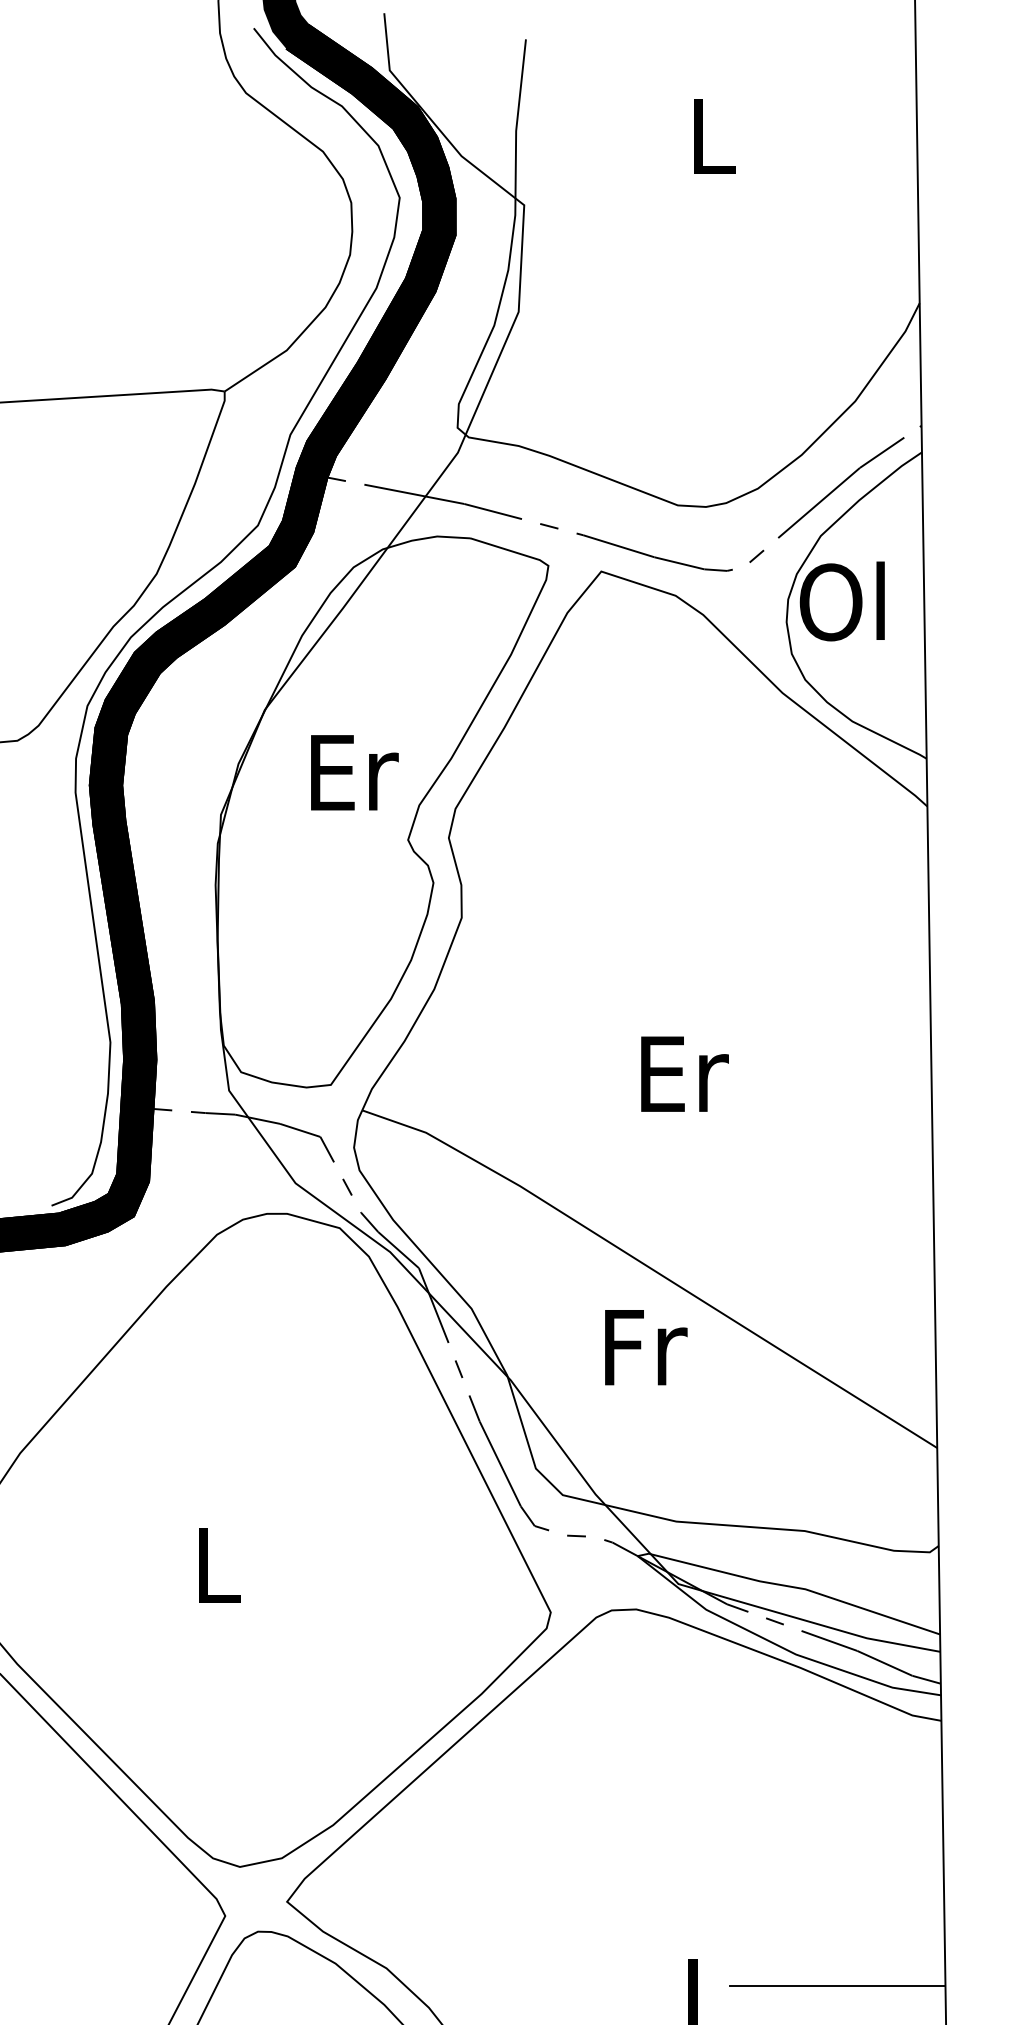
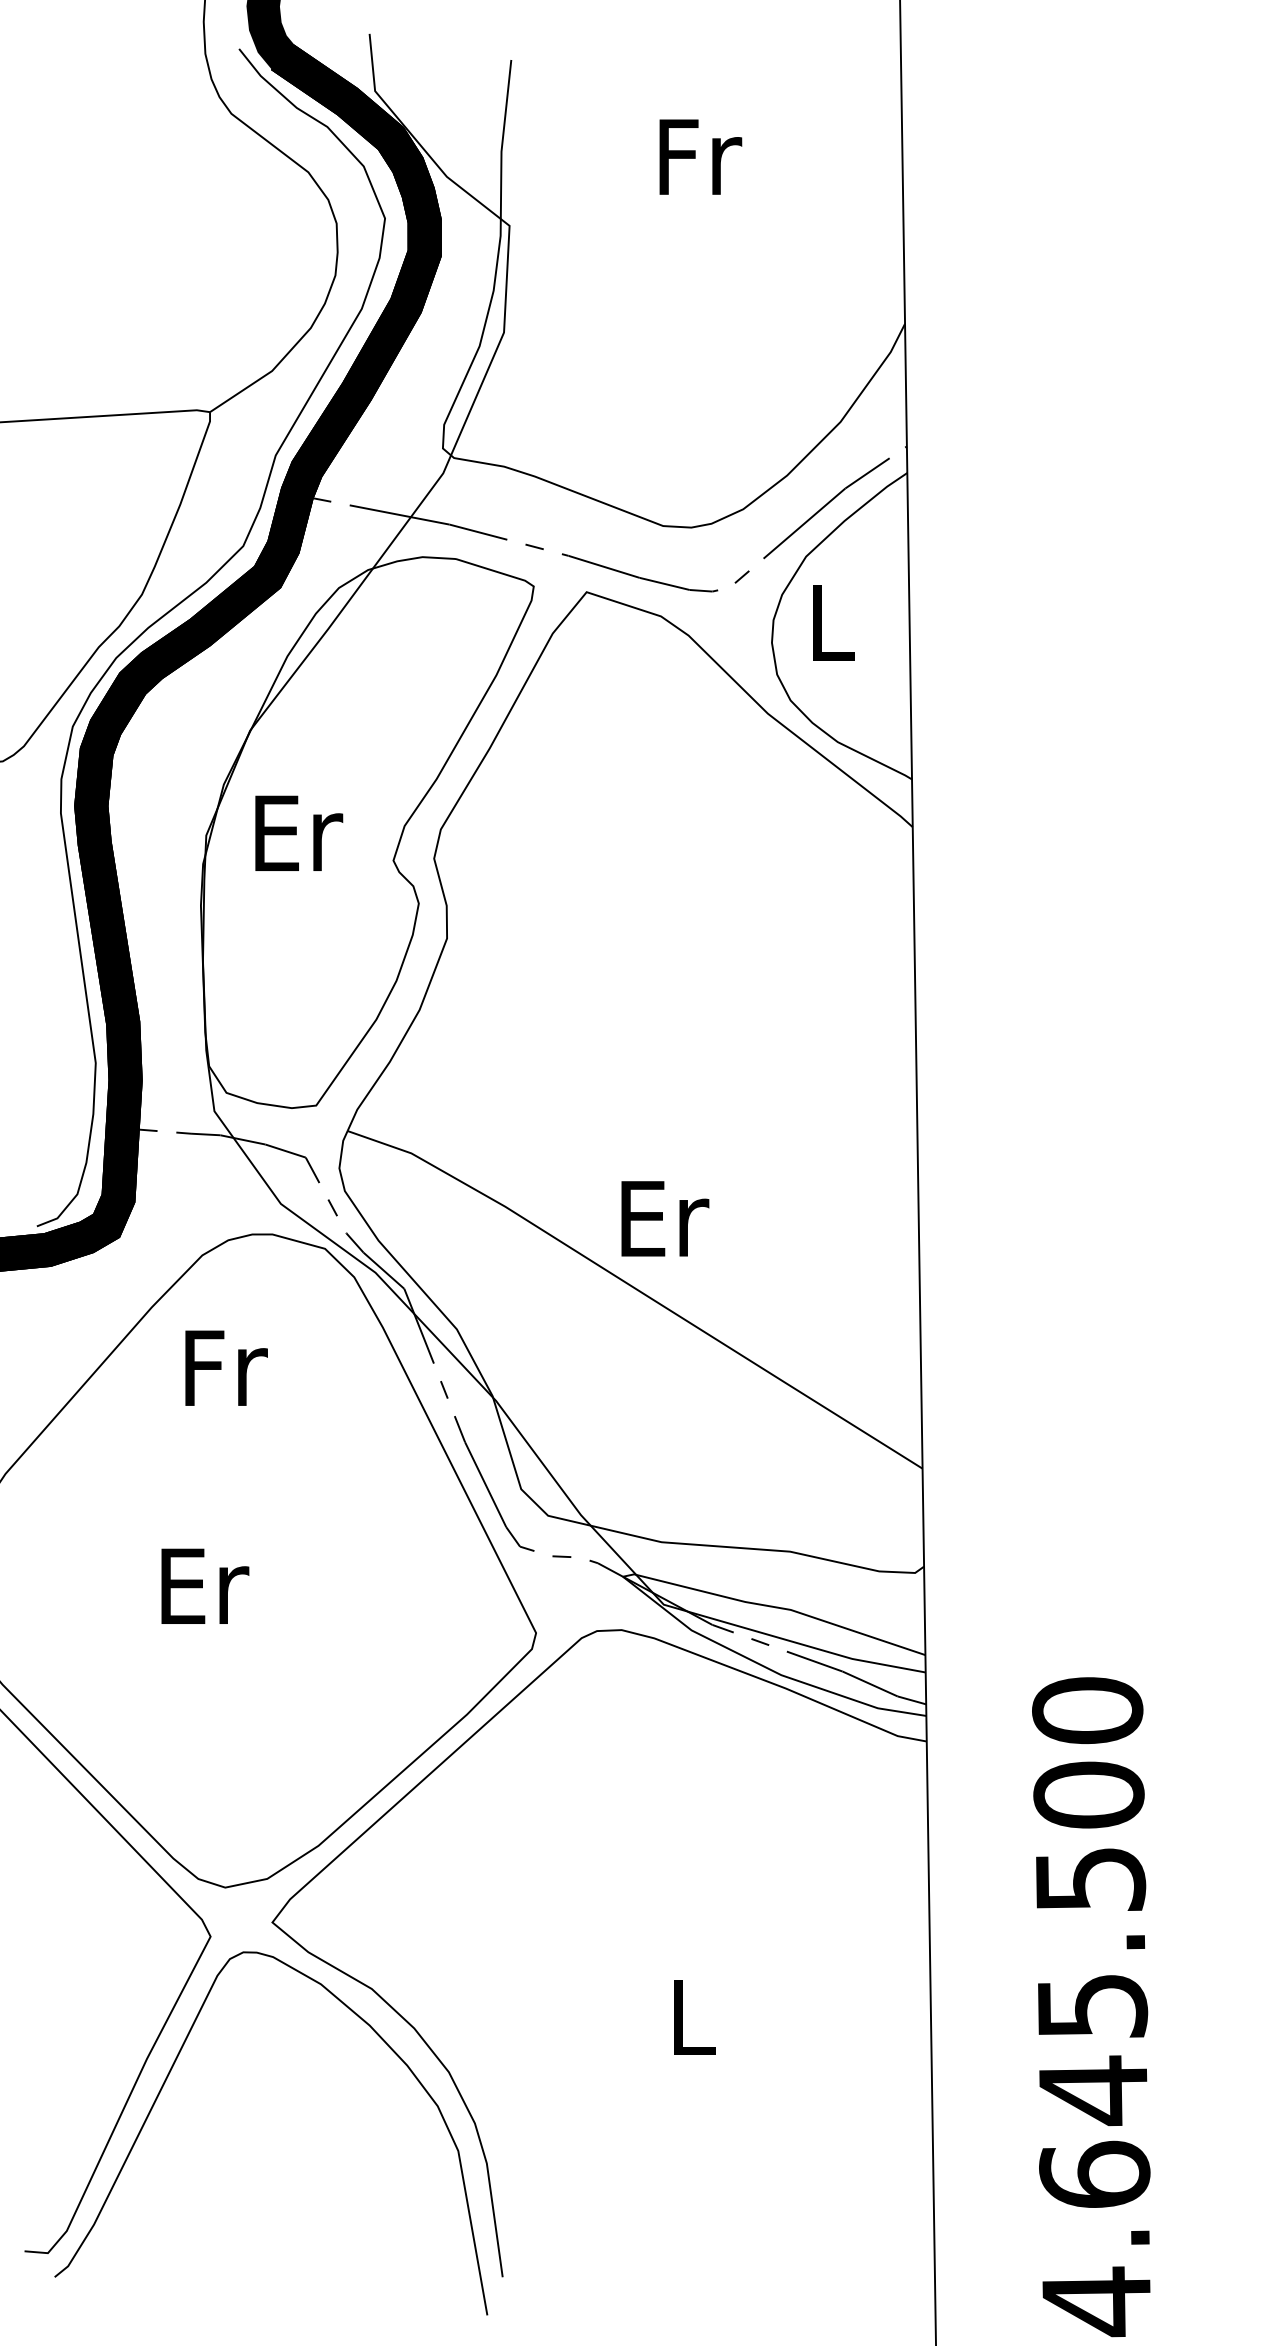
text: (715, 135) -> (700, 156), L -> Fr
text: (842, 601) -> (827, 622), Ol -> L
text: (355, 771) -> (299, 832), moved
text: (685, 1073) -> (665, 1218), moved
text: (646, 1346) -> (226, 1367), moved
text: (220, 1564) -> (205, 1585), L -> Er
line: (837, 1985) -> (822, 2006), removed

